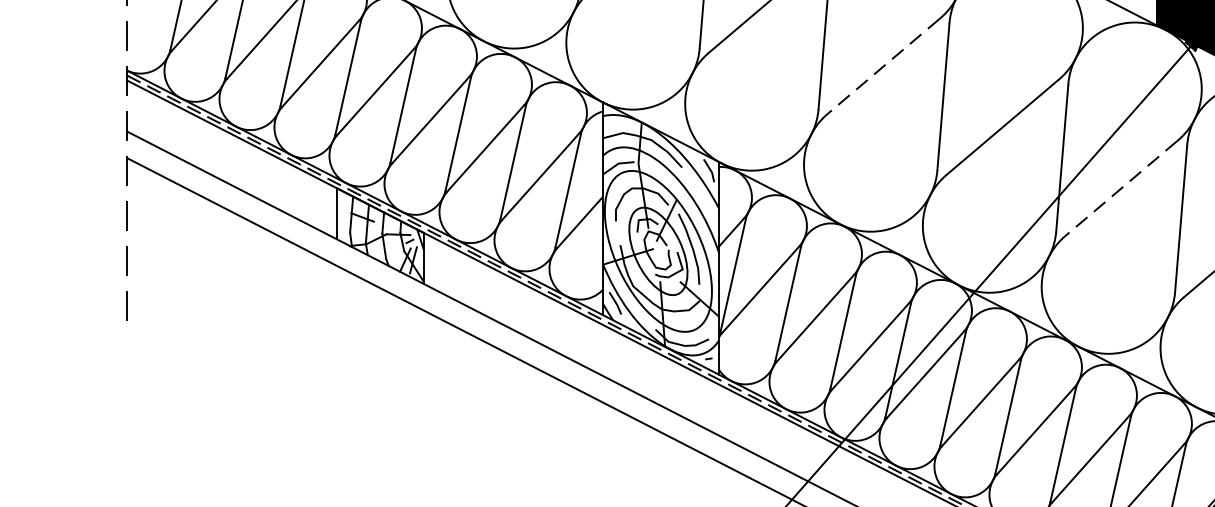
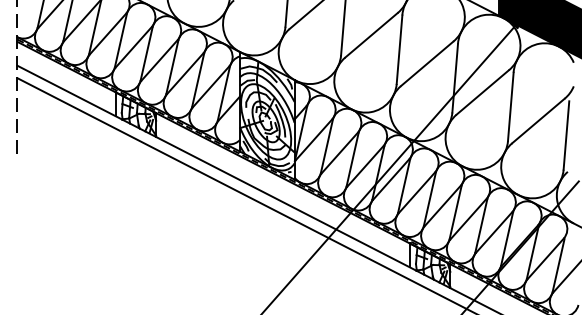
line: (883, 66) -> (371, 35), dashed -> solid
line: (1120, 188) -> (482, 92), dashed -> solid

